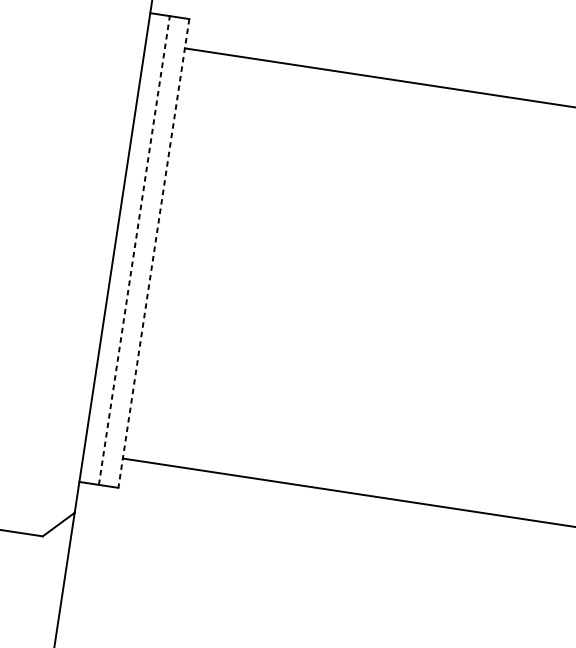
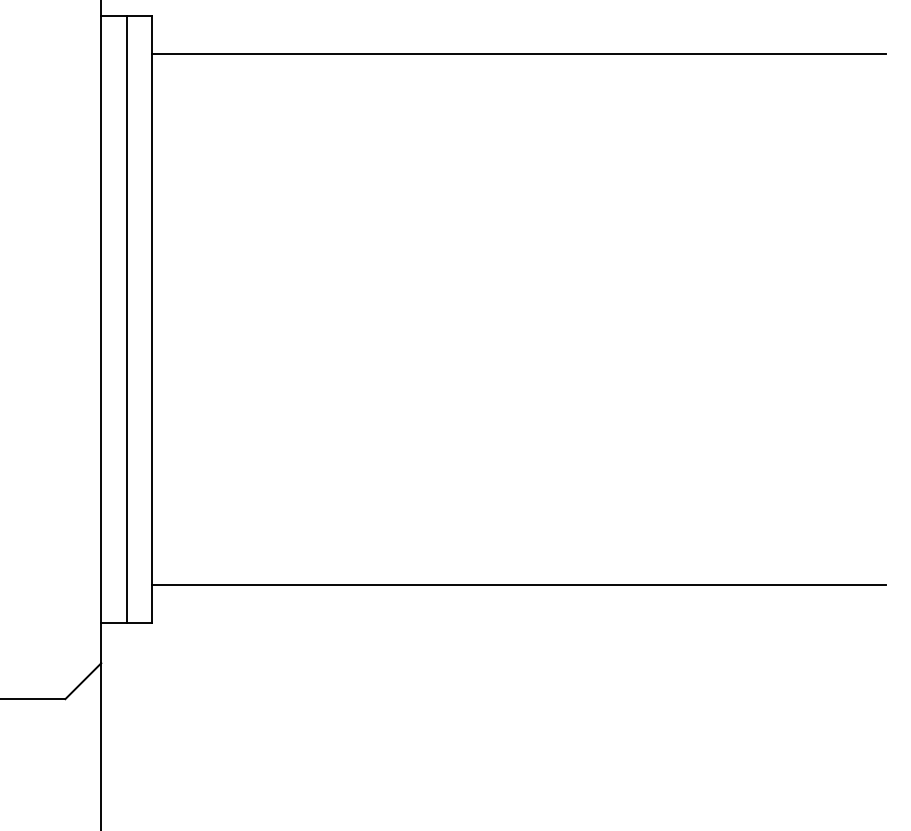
line: (134, 250) -> (126, 319), dashed -> solid
line: (153, 253) -> (151, 319), dashed -> solid

